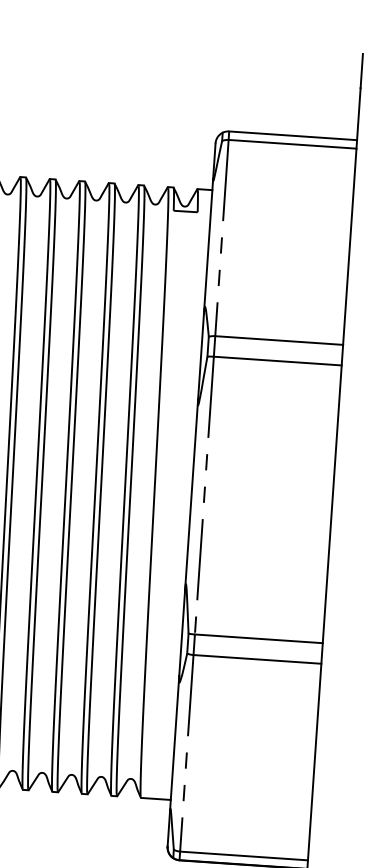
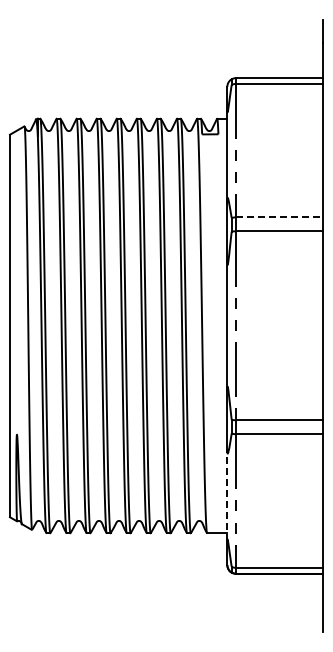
line: (280, 340) -> (280, 217), solid -> dashed
line: (174, 742) -> (227, 494), solid -> dashed

